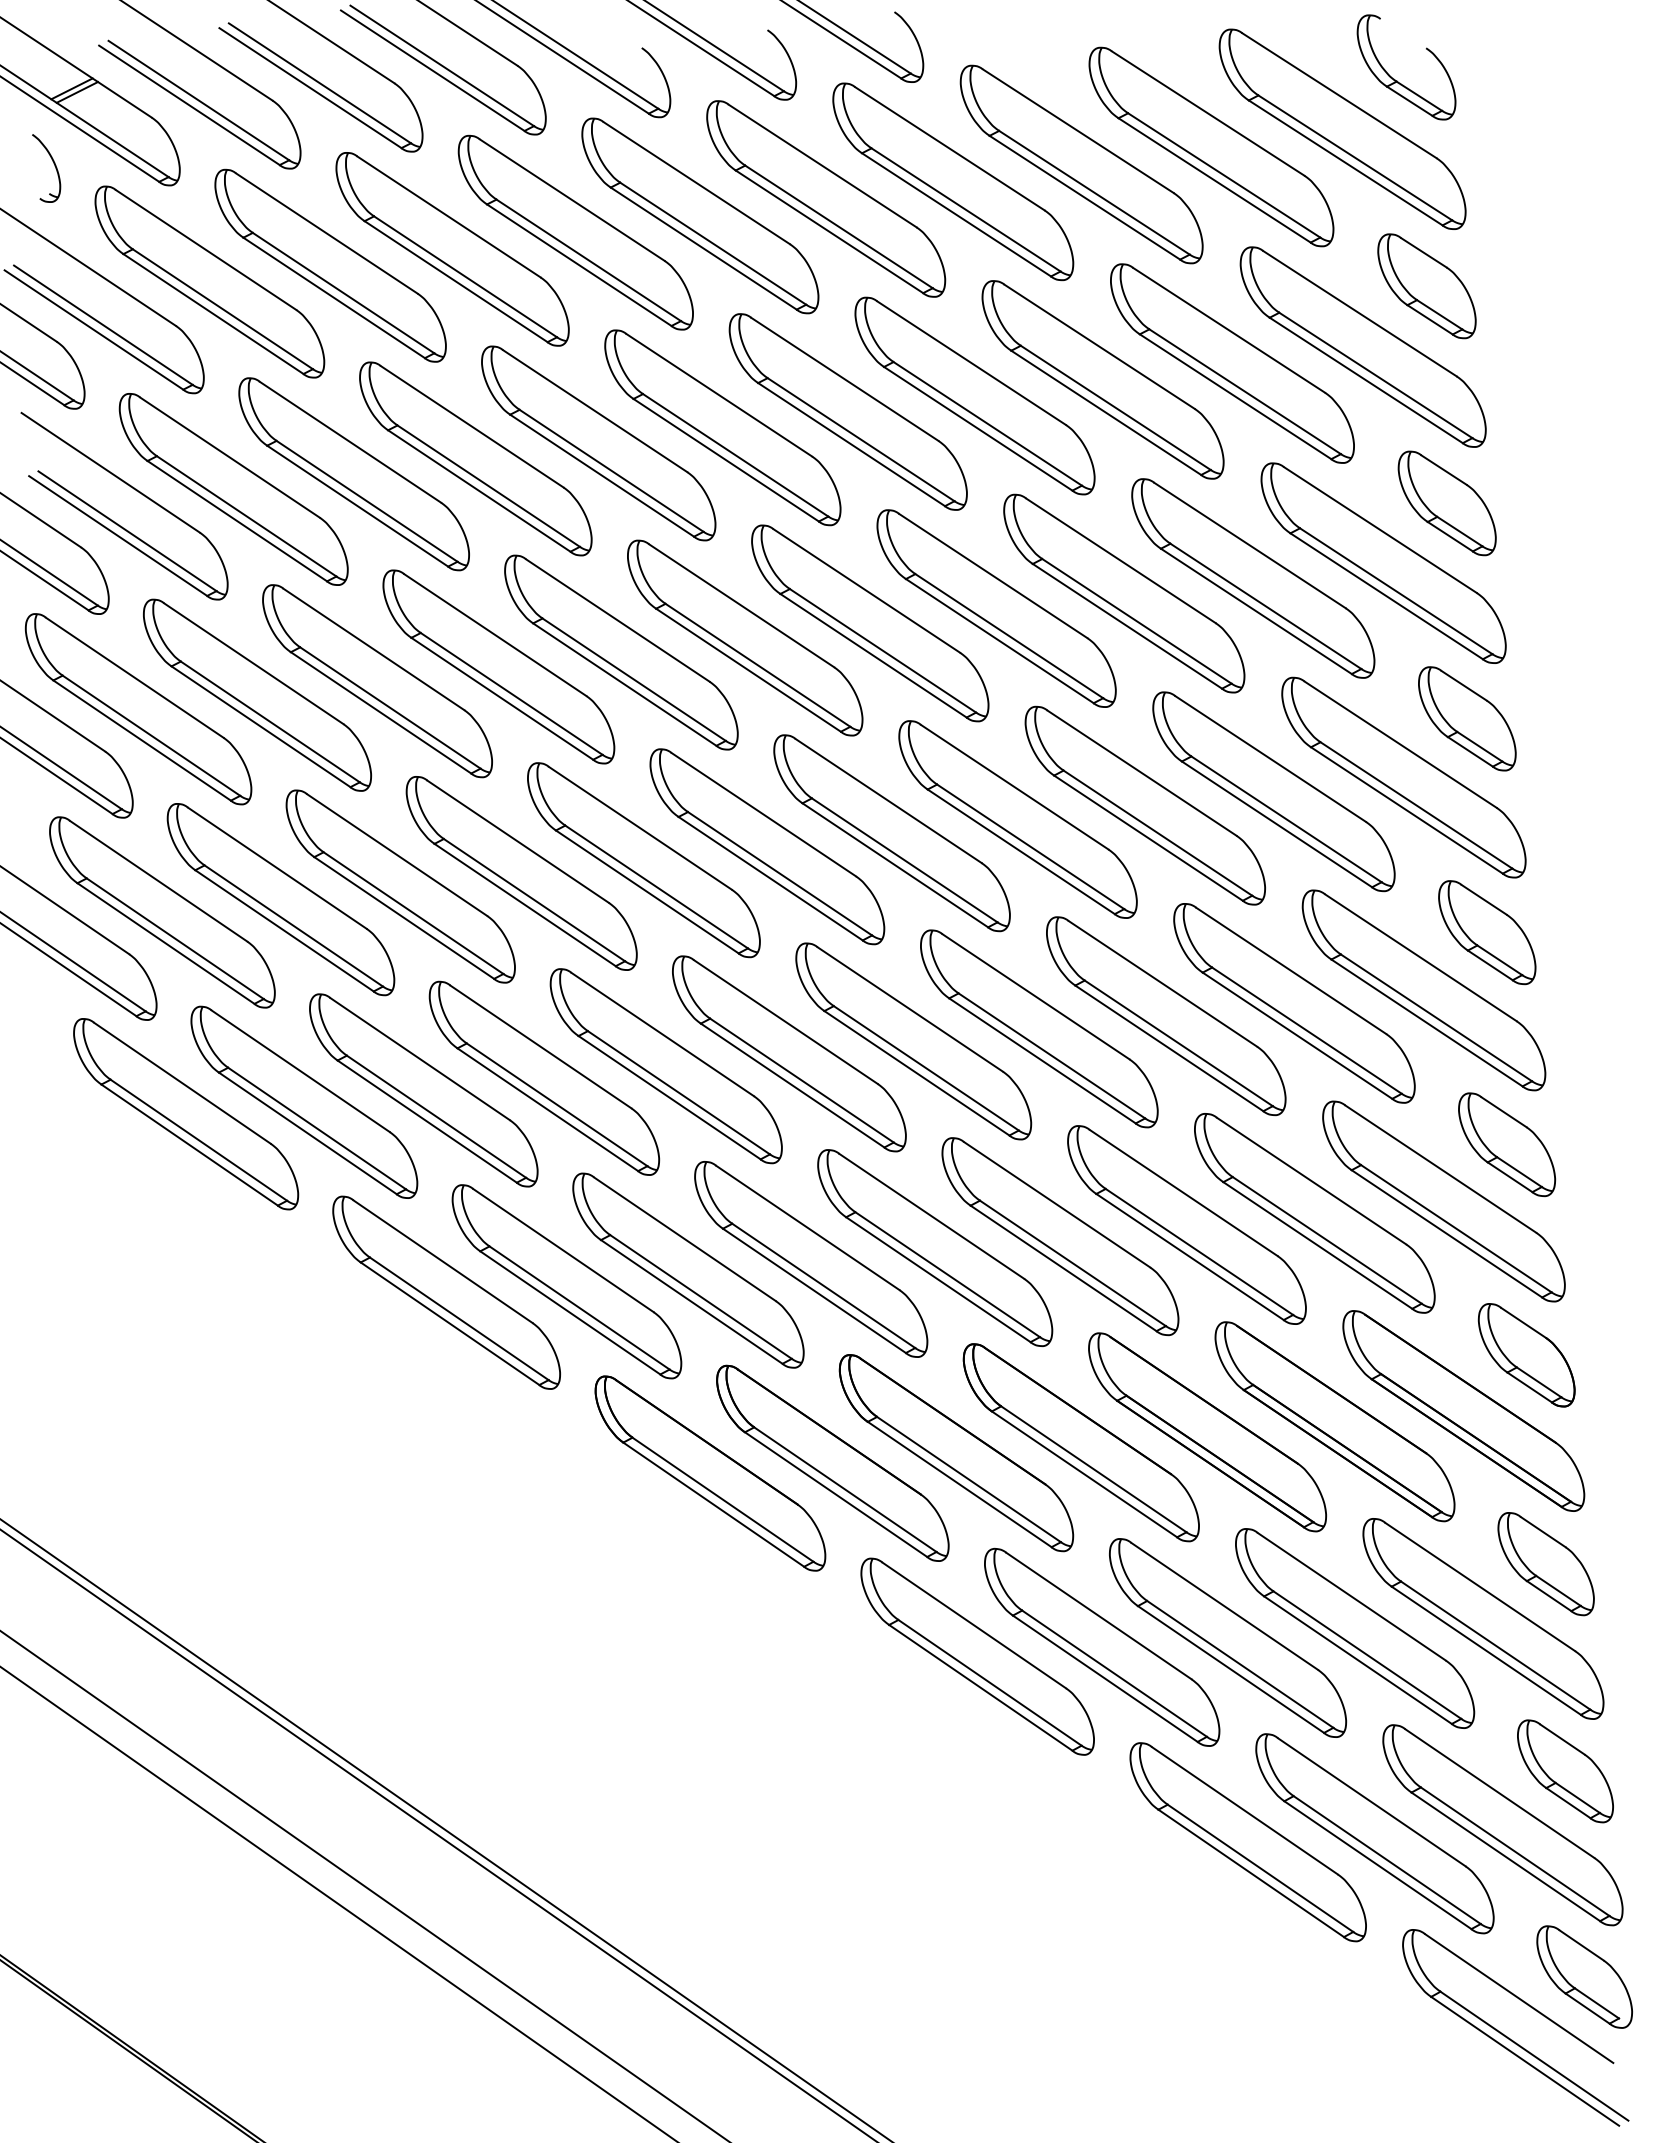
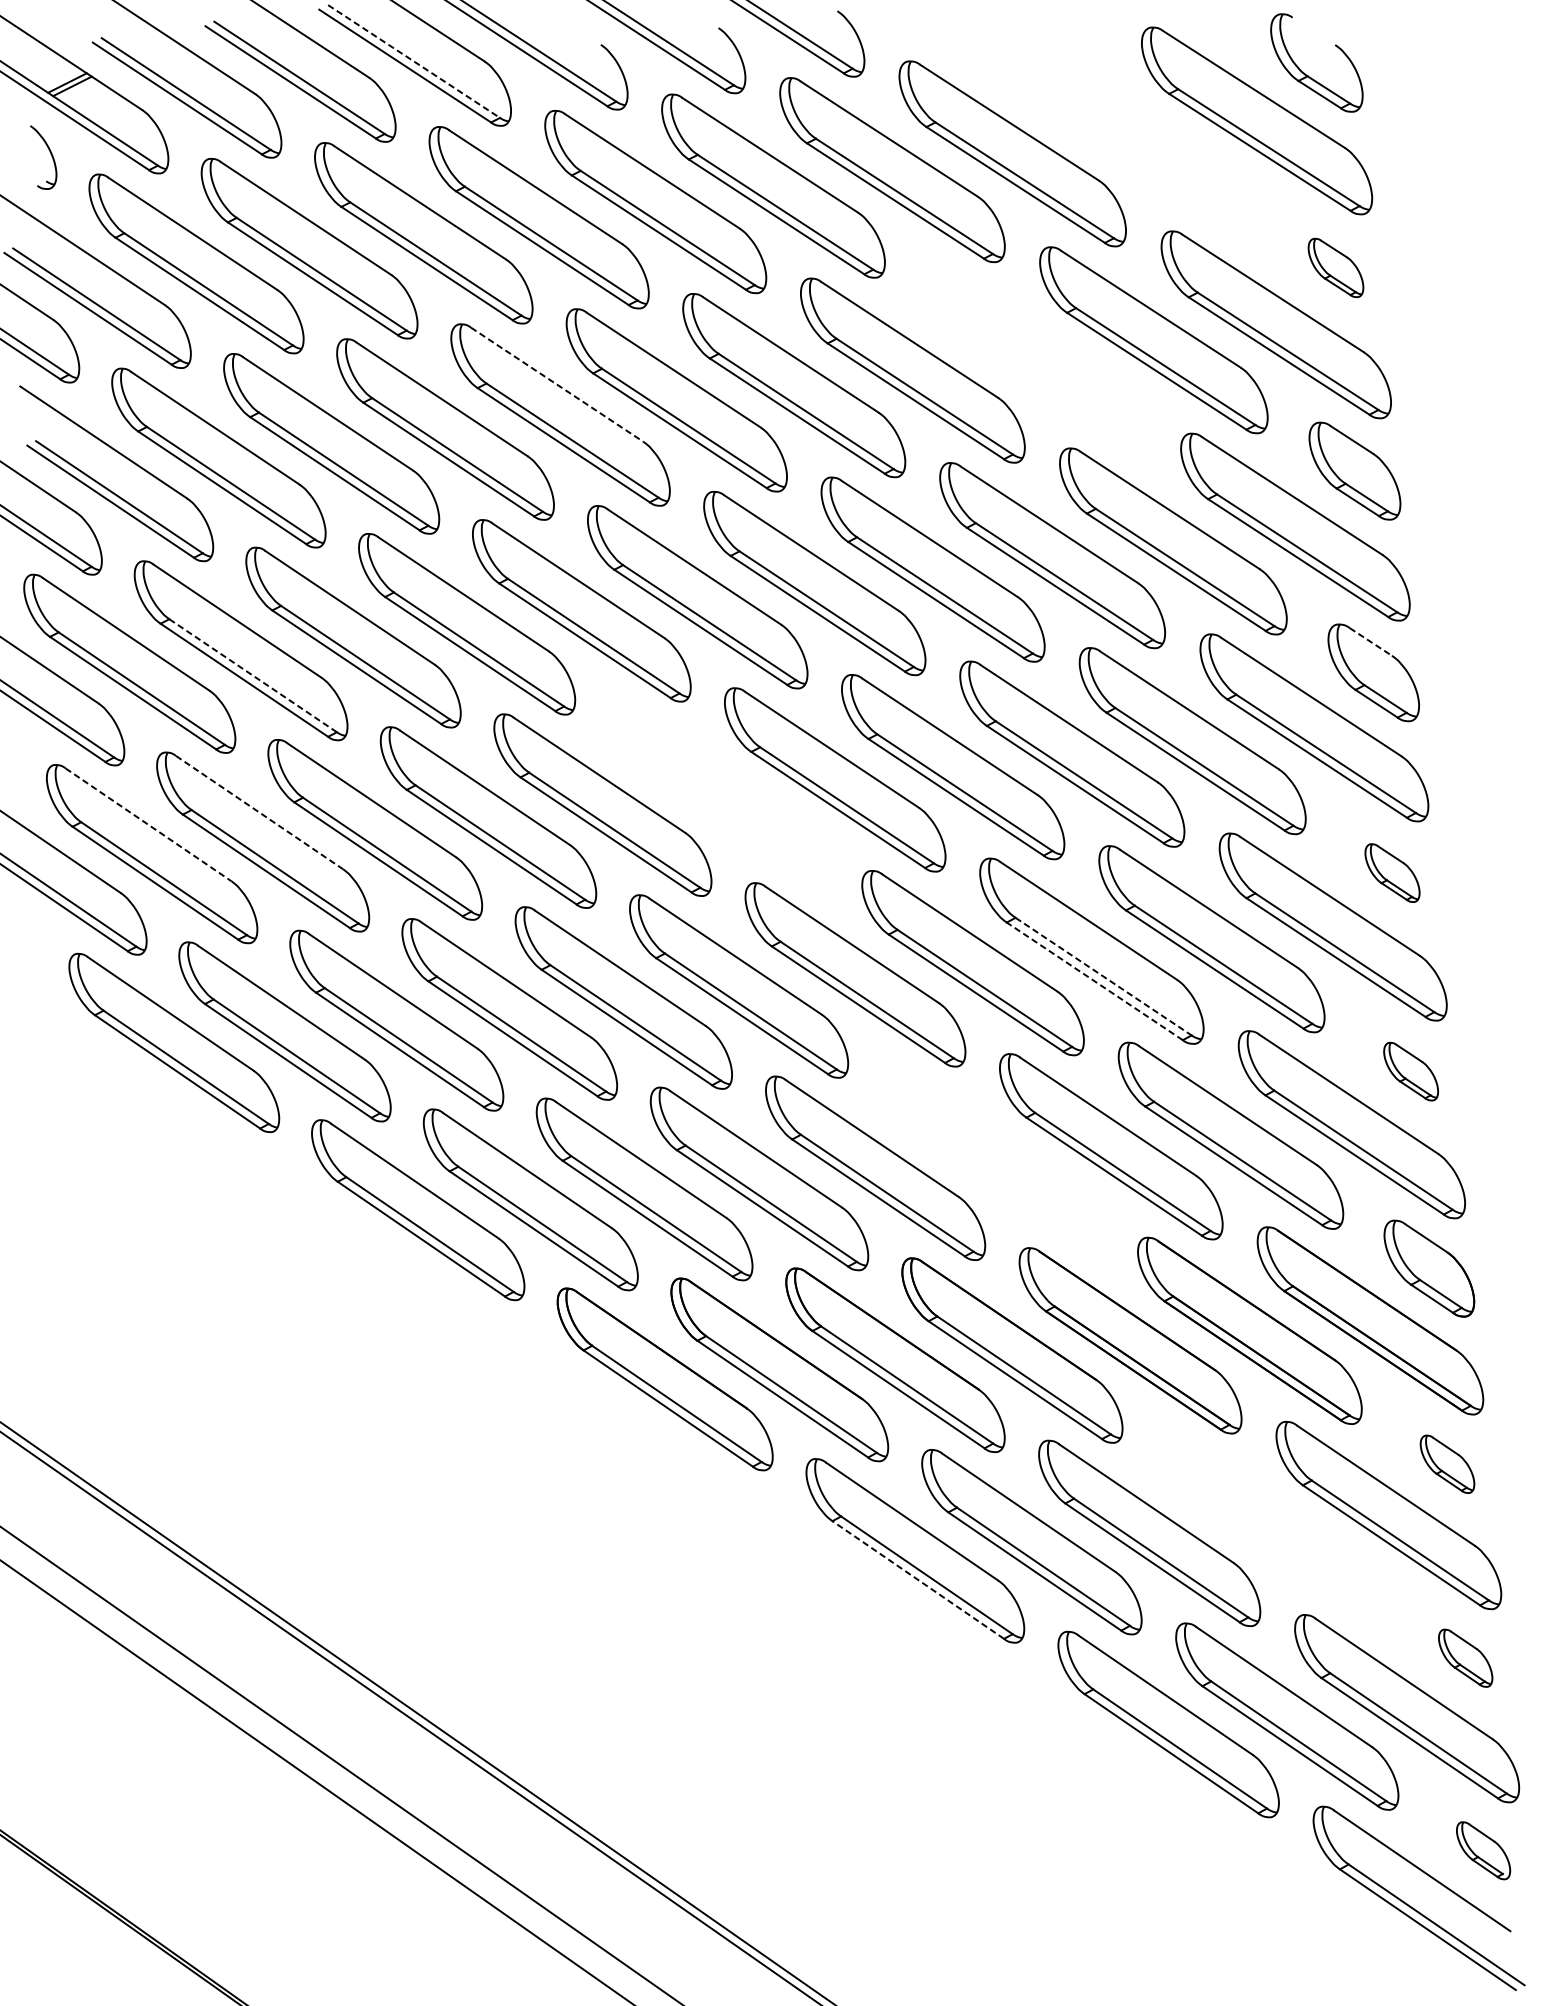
line: (442, 65) -> (414, 61), solid -> dashed
part: (1211, 146) -> (1134, 137), removed
part: (1426, 286) -> (1335, 268), size x0.6
part: (1102, 379) -> (1032, 355), removed
line: (595, 411) -> (557, 385), solid -> dashed
line: (1464, 685) -> (1371, 641), solid -> dashed
line: (270, 721) -> (253, 675), solid -> dashed
part: (767, 846) -> (718, 792), removed
line: (277, 868) -> (259, 812), solid -> dashed
line: (159, 881) -> (149, 825), solid -> dashed
part: (1487, 932) -> (1392, 872), size x0.6
line: (1179, 1043) -> (1104, 976), solid -> dashed
line: (1168, 1048) -> (1093, 981), solid -> dashed
part: (1507, 1144) -> (1411, 1071), size x0.6
part: (1060, 1236) -> (992, 1157), removed
part: (1545, 1564) -> (1446, 1464), size x0.6
part: (1355, 1628) -> (1269, 1524), removed
line: (980, 1687) -> (917, 1579), solid -> dashed
part: (1565, 1771) -> (1465, 1658), size x0.6
part: (1584, 1976) -> (1483, 1850), size x0.6

